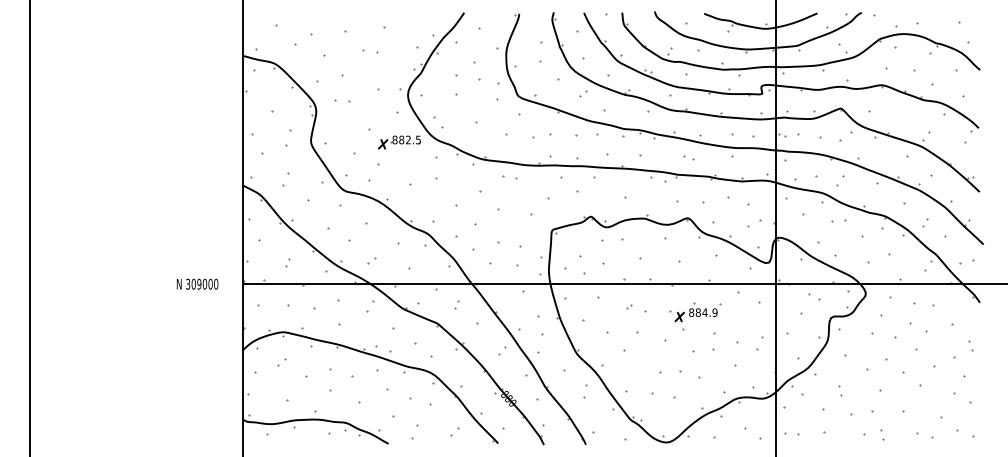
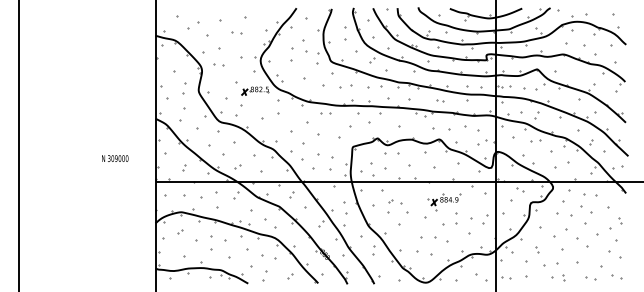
part: (285, 179) -> (182, 114), size x1.6
text: (198, 284) -> (115, 158), moved
part: (636, 307) -> (395, 201), moved

